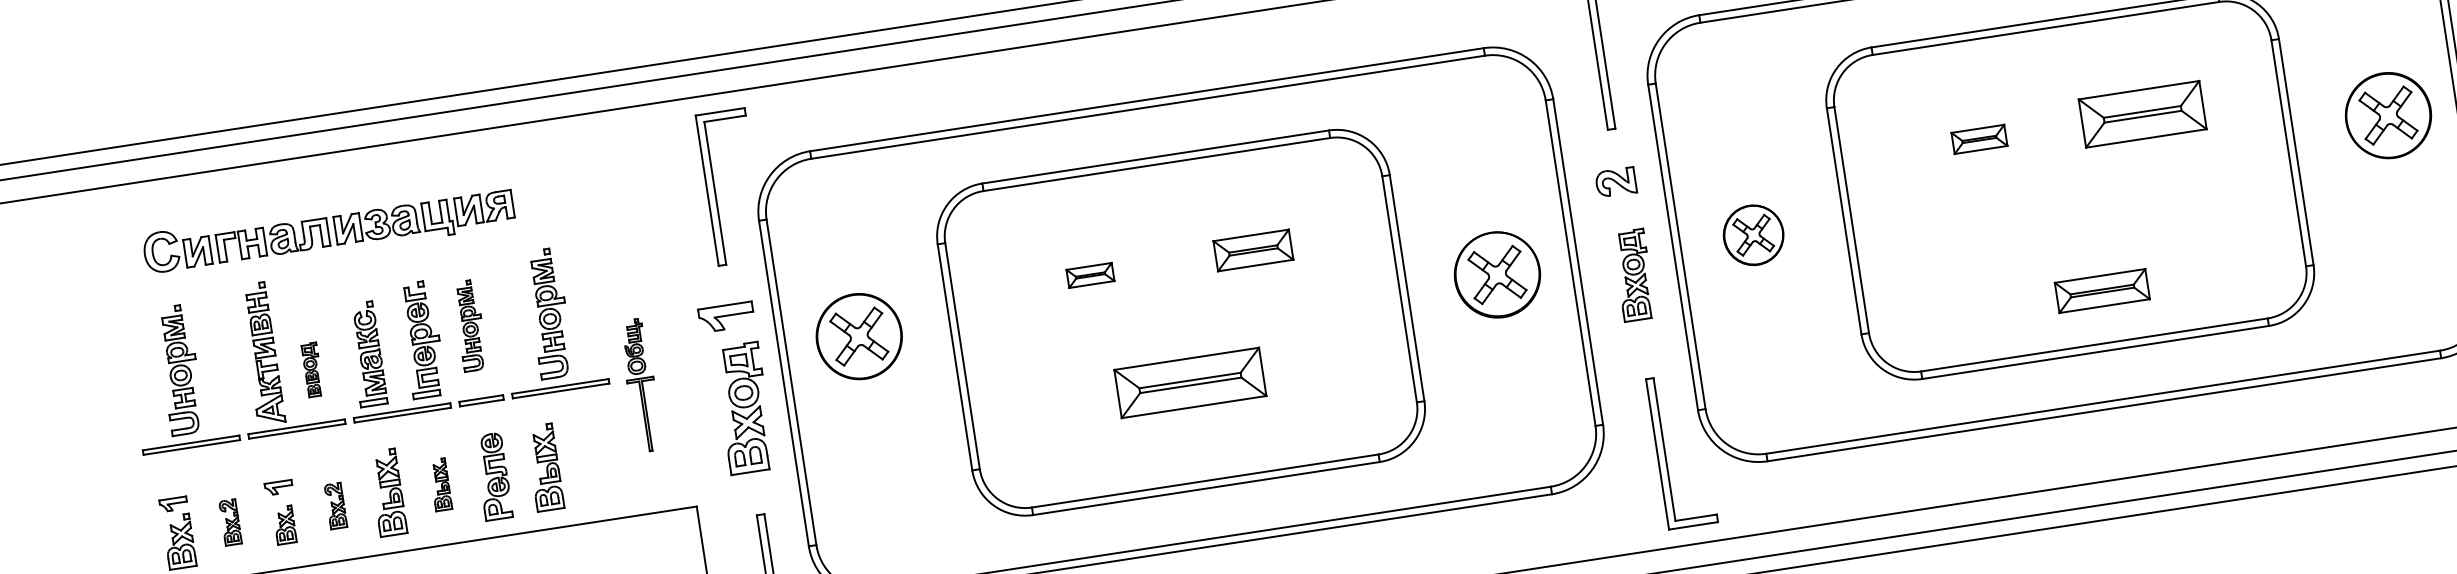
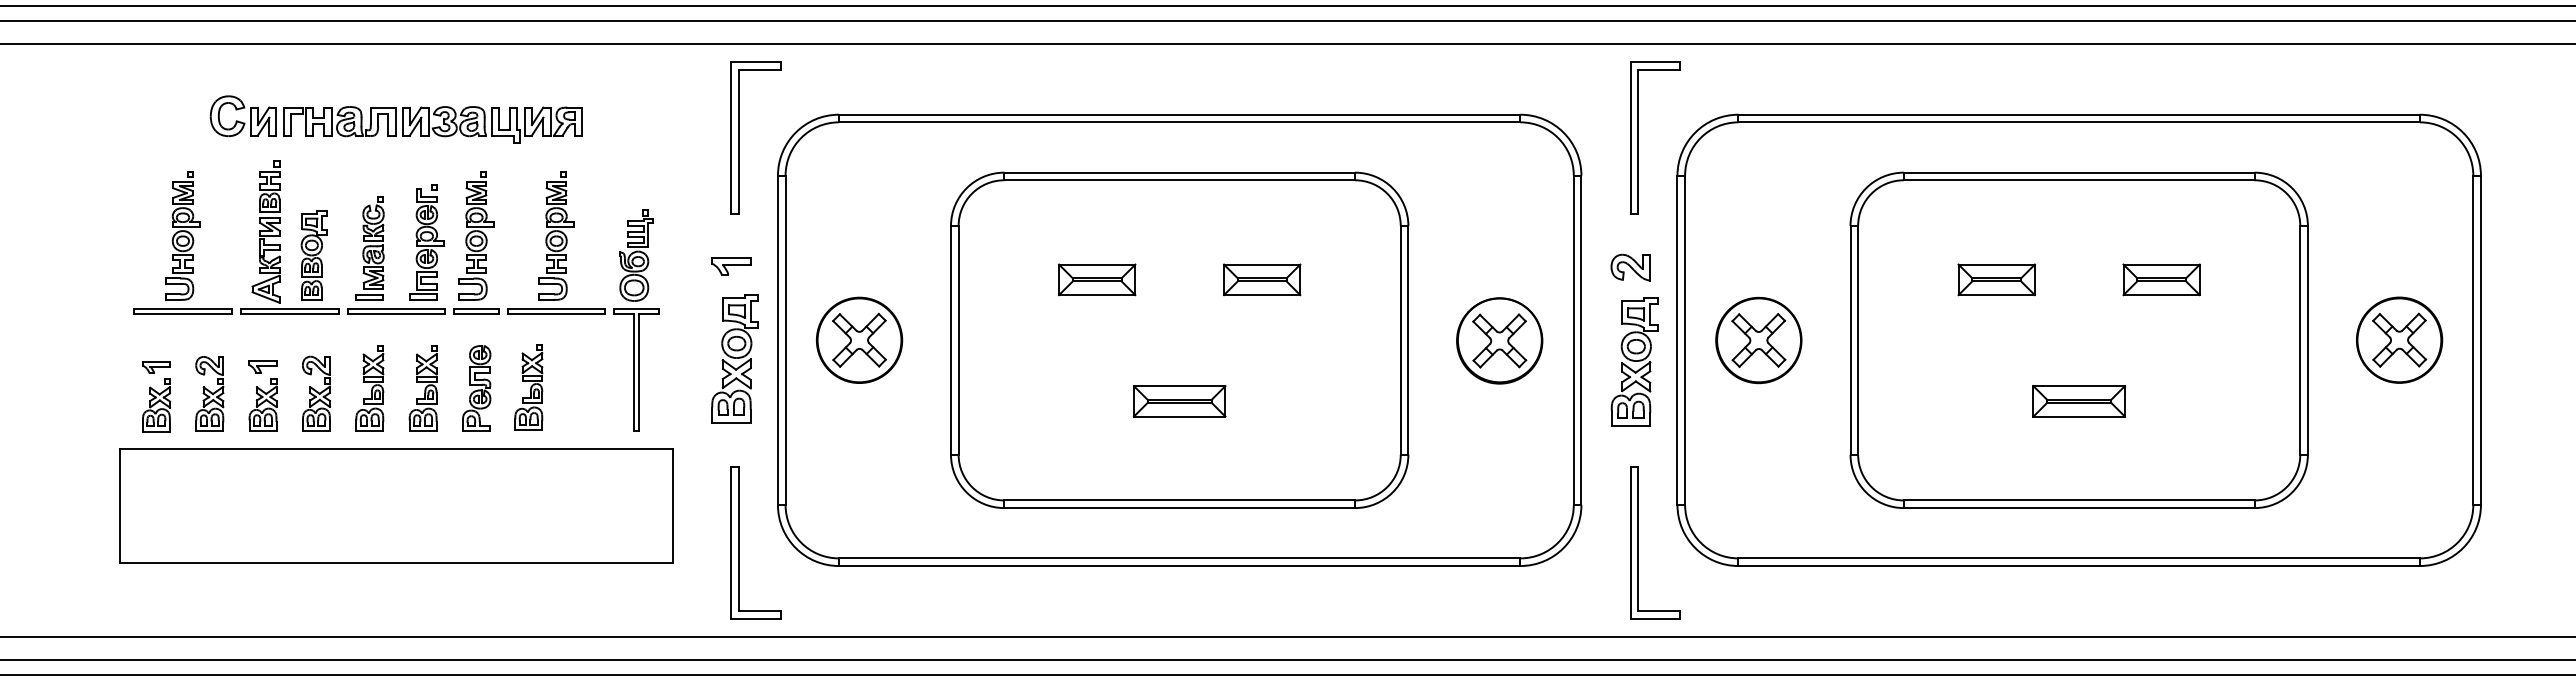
part: (2142, 114) -> (2161, 279), size x0.62
part: (2388, 114) -> (2399, 339), moved
part: (1979, 139) -> (1996, 279), size x1.43
part: (328, 229) -> (395, 119), moved
part: (1753, 235) -> (1758, 340), size x1.43
part: (1633, 274) -> (1634, 361), size x1.43
part: (1090, 275) -> (1097, 279), size x1.67
part: (2101, 291) -> (2078, 401), moved
part: (726, 317) -> (731, 266), size x0.71
part: (470, 325) -> (476, 235), size x1.43
part: (859, 335) -> (859, 339), moved
part: (312, 369) -> (313, 255), size x1.67
part: (1190, 383) -> (1179, 401), size x0.62
part: (641, 385) -> (636, 320), size x1.67
part: (439, 484) -> (422, 388), size x1.67
part: (335, 505) -> (316, 393), size x1.67
part: (230, 522) -> (209, 393), size x1.67
part: (284, 524) -> (262, 404), size x1.43

